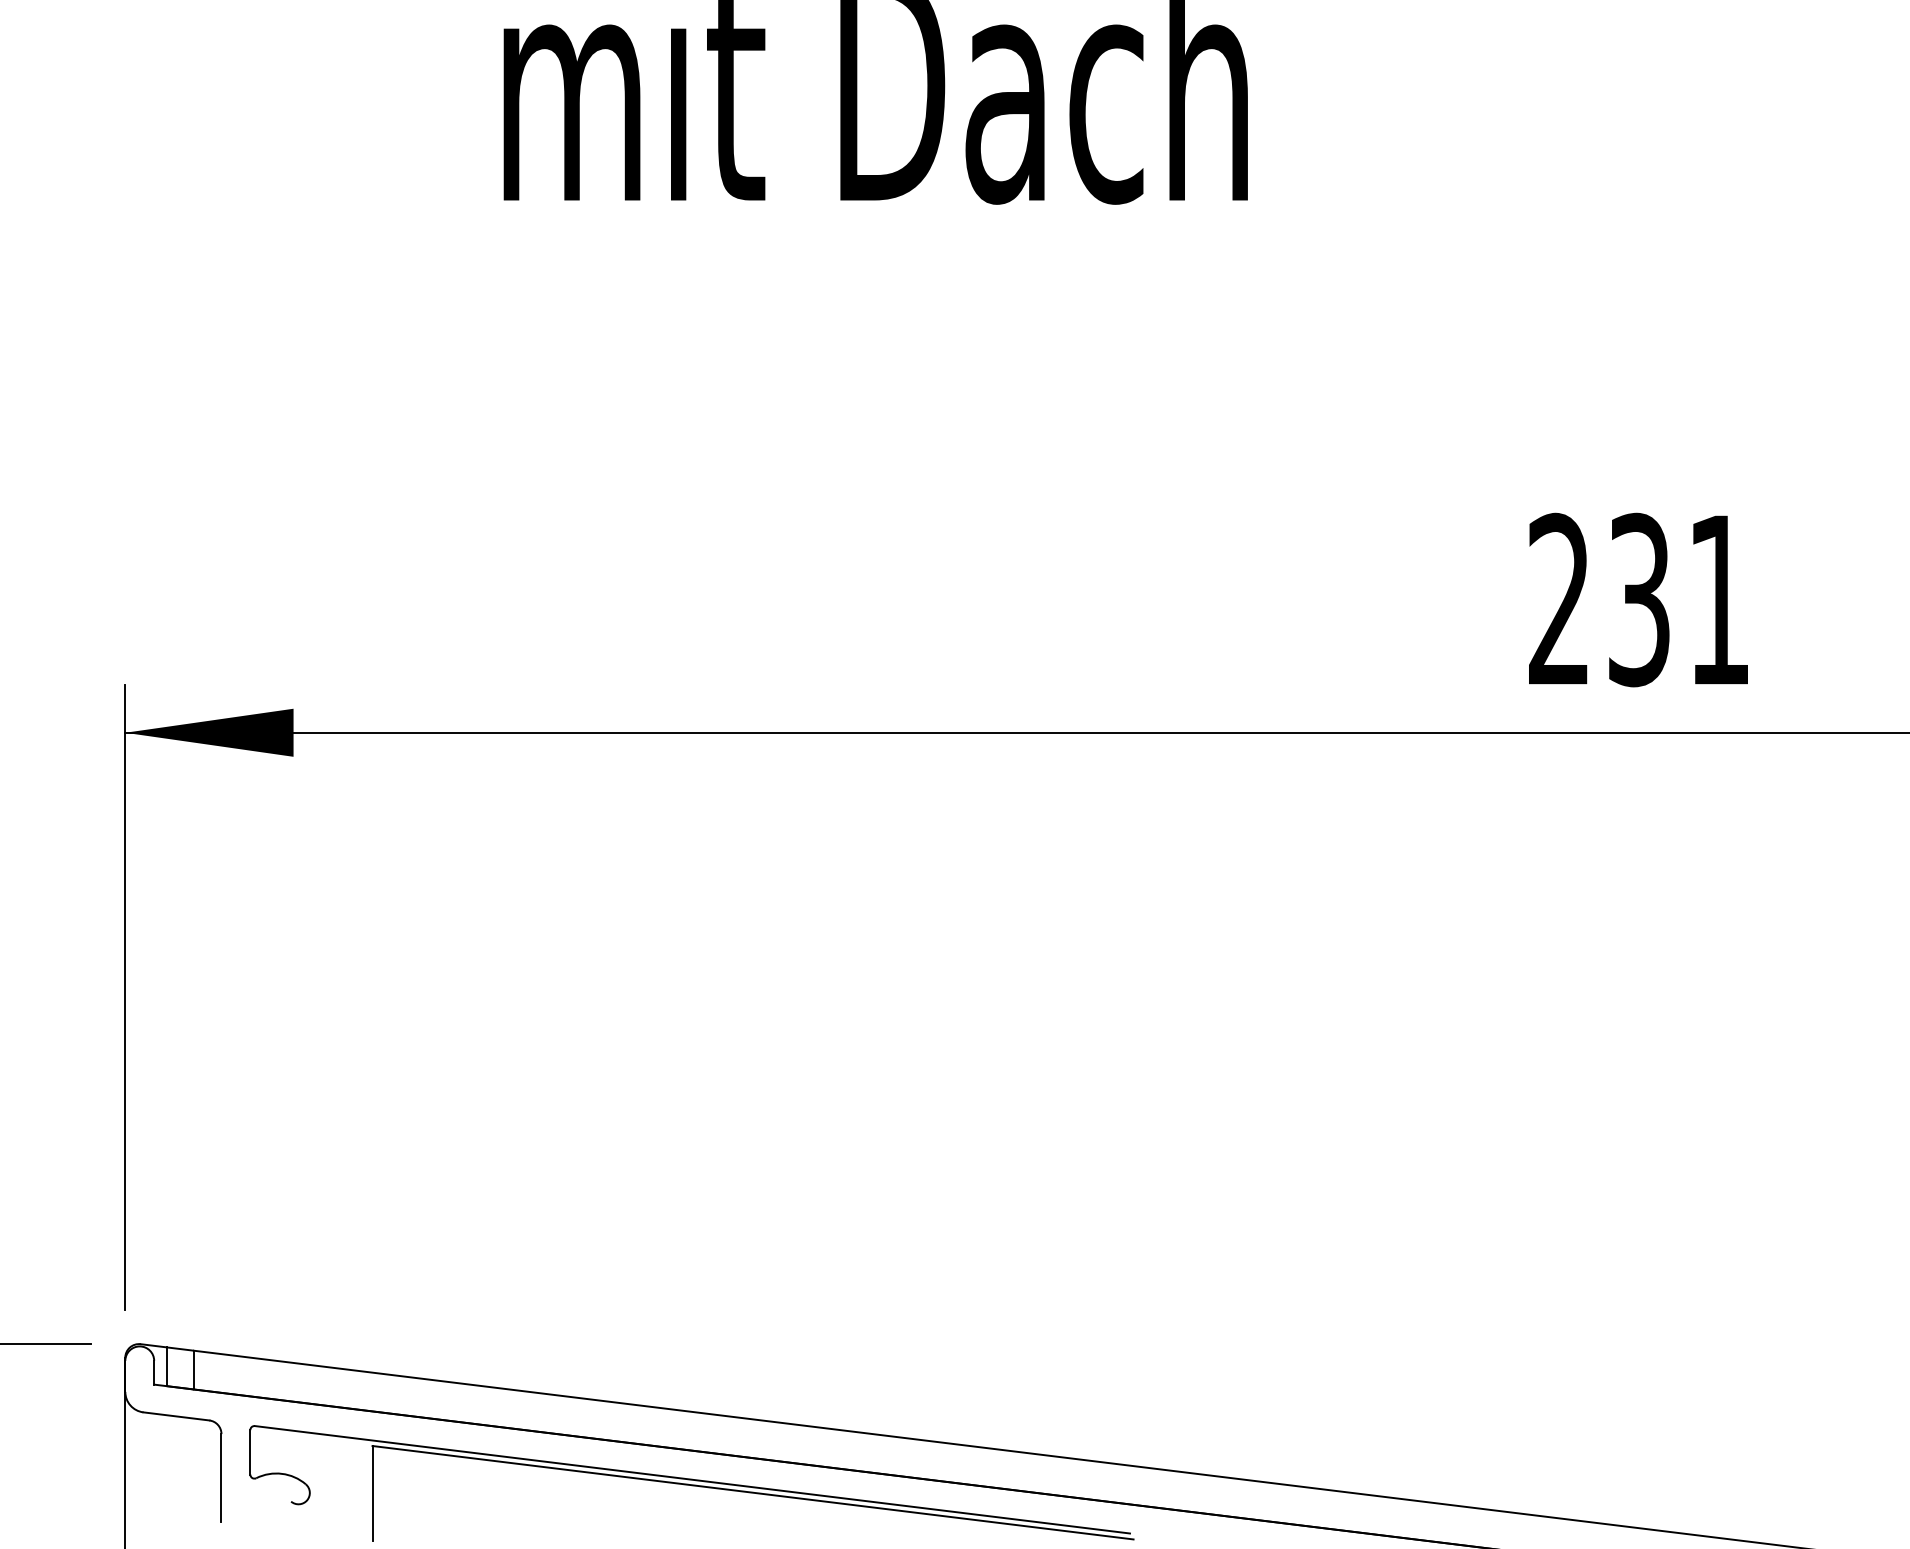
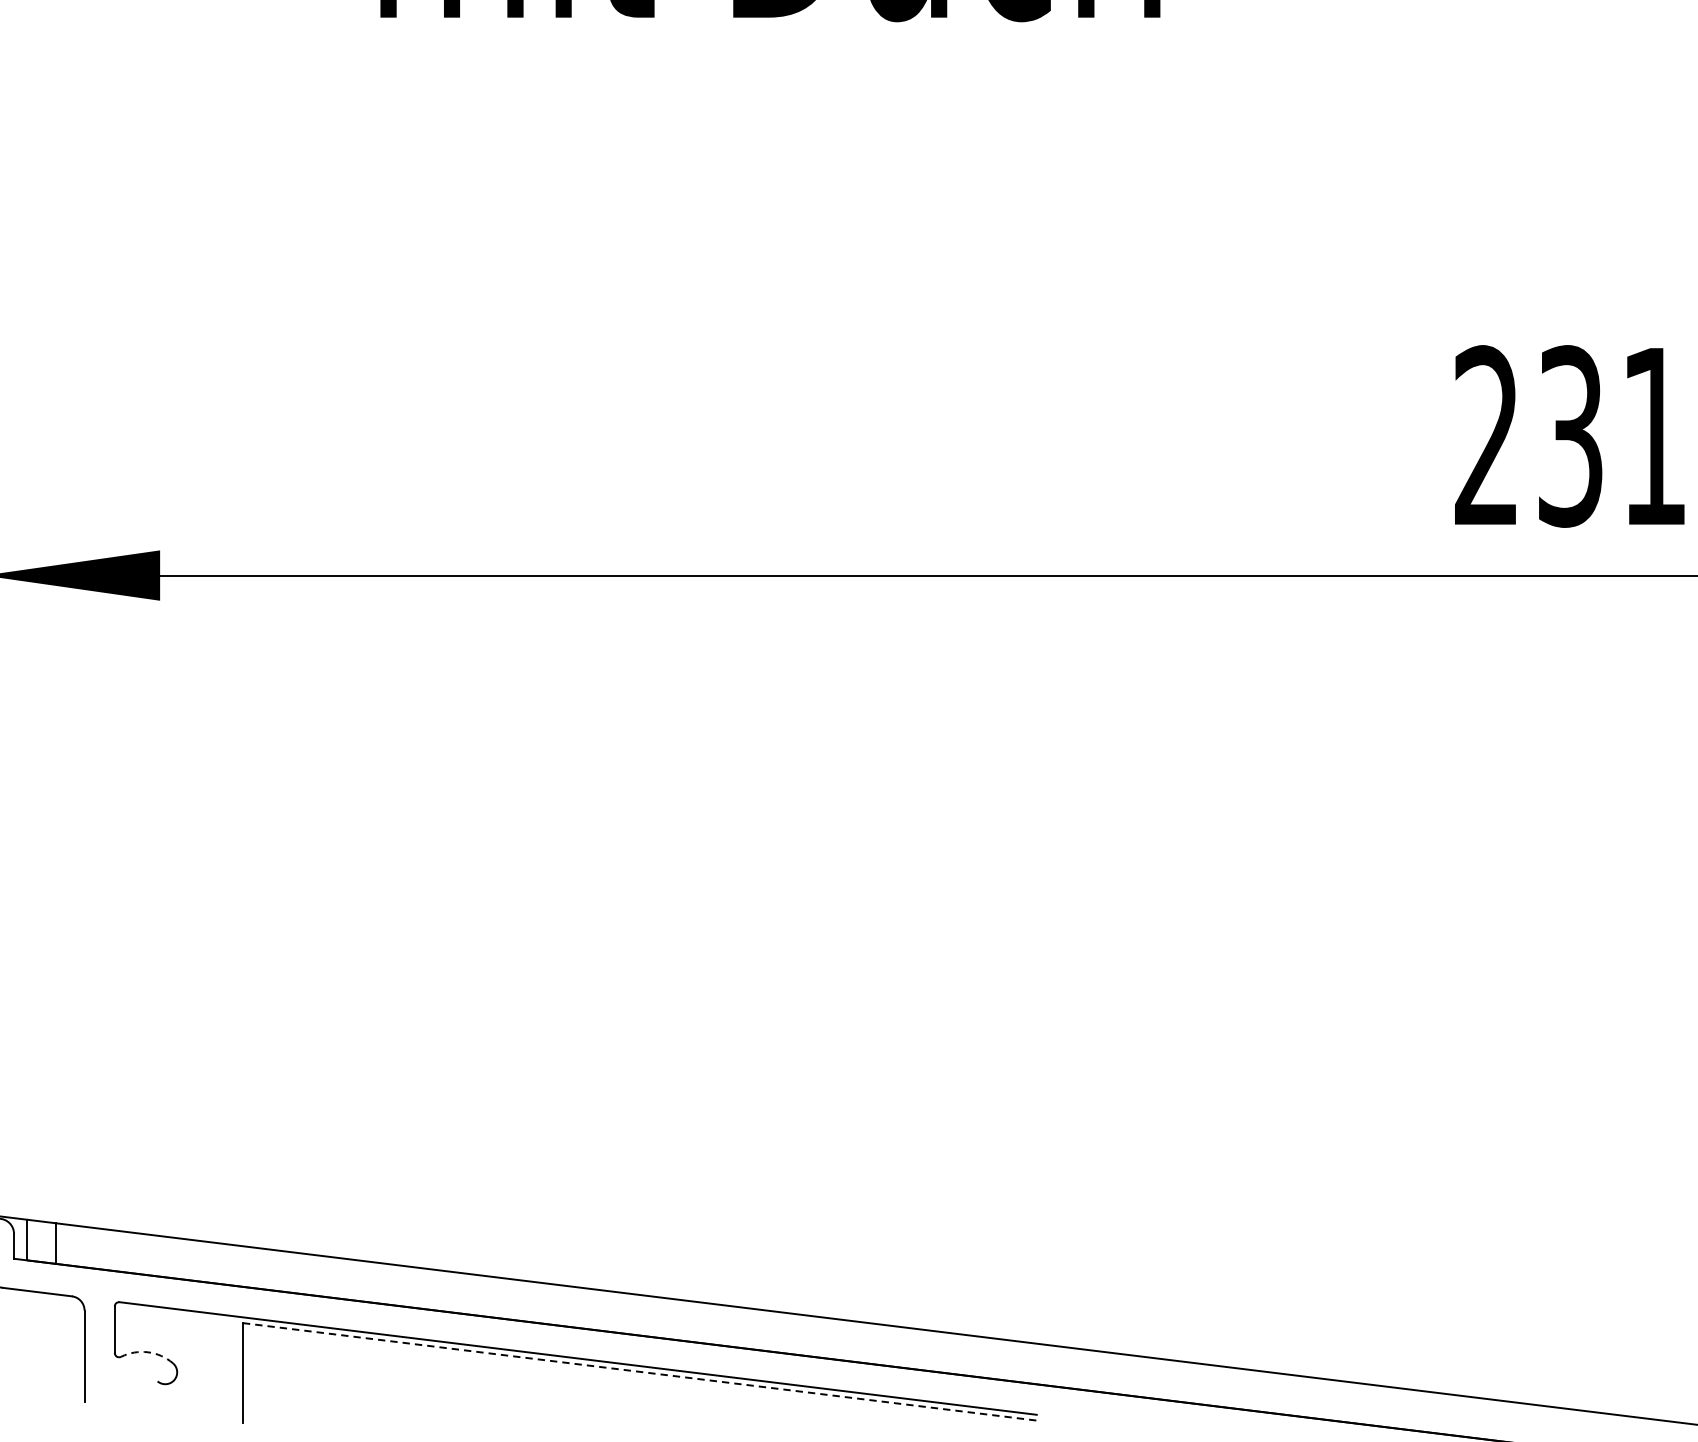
arc: (282, 1473) -> (148, 1351), solid -> dashed
line: (753, 1492) -> (642, 1371), solid -> dashed

